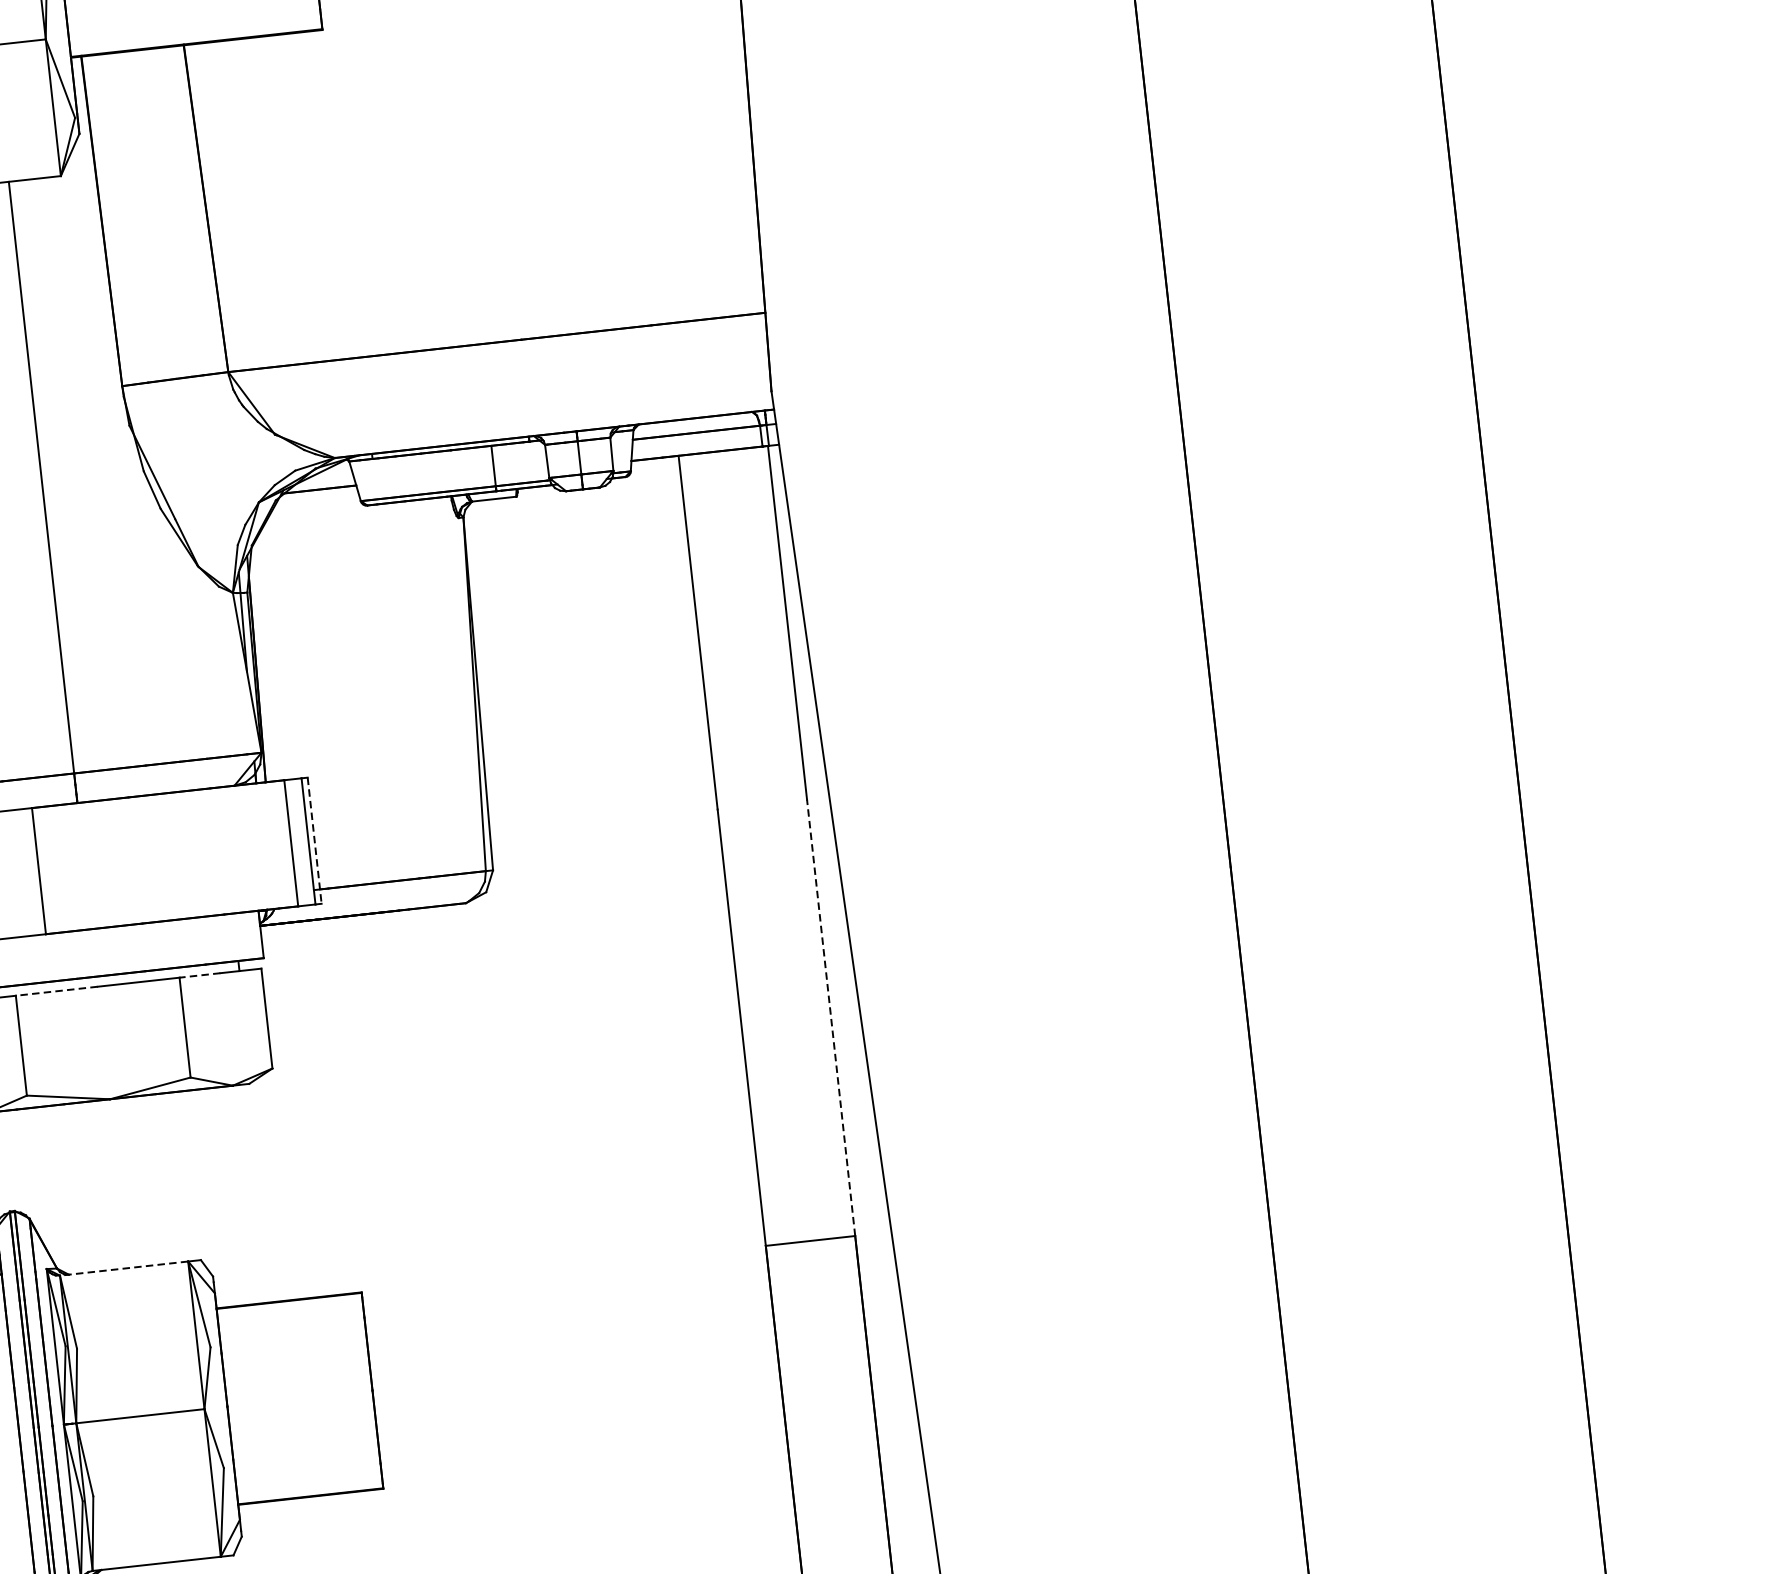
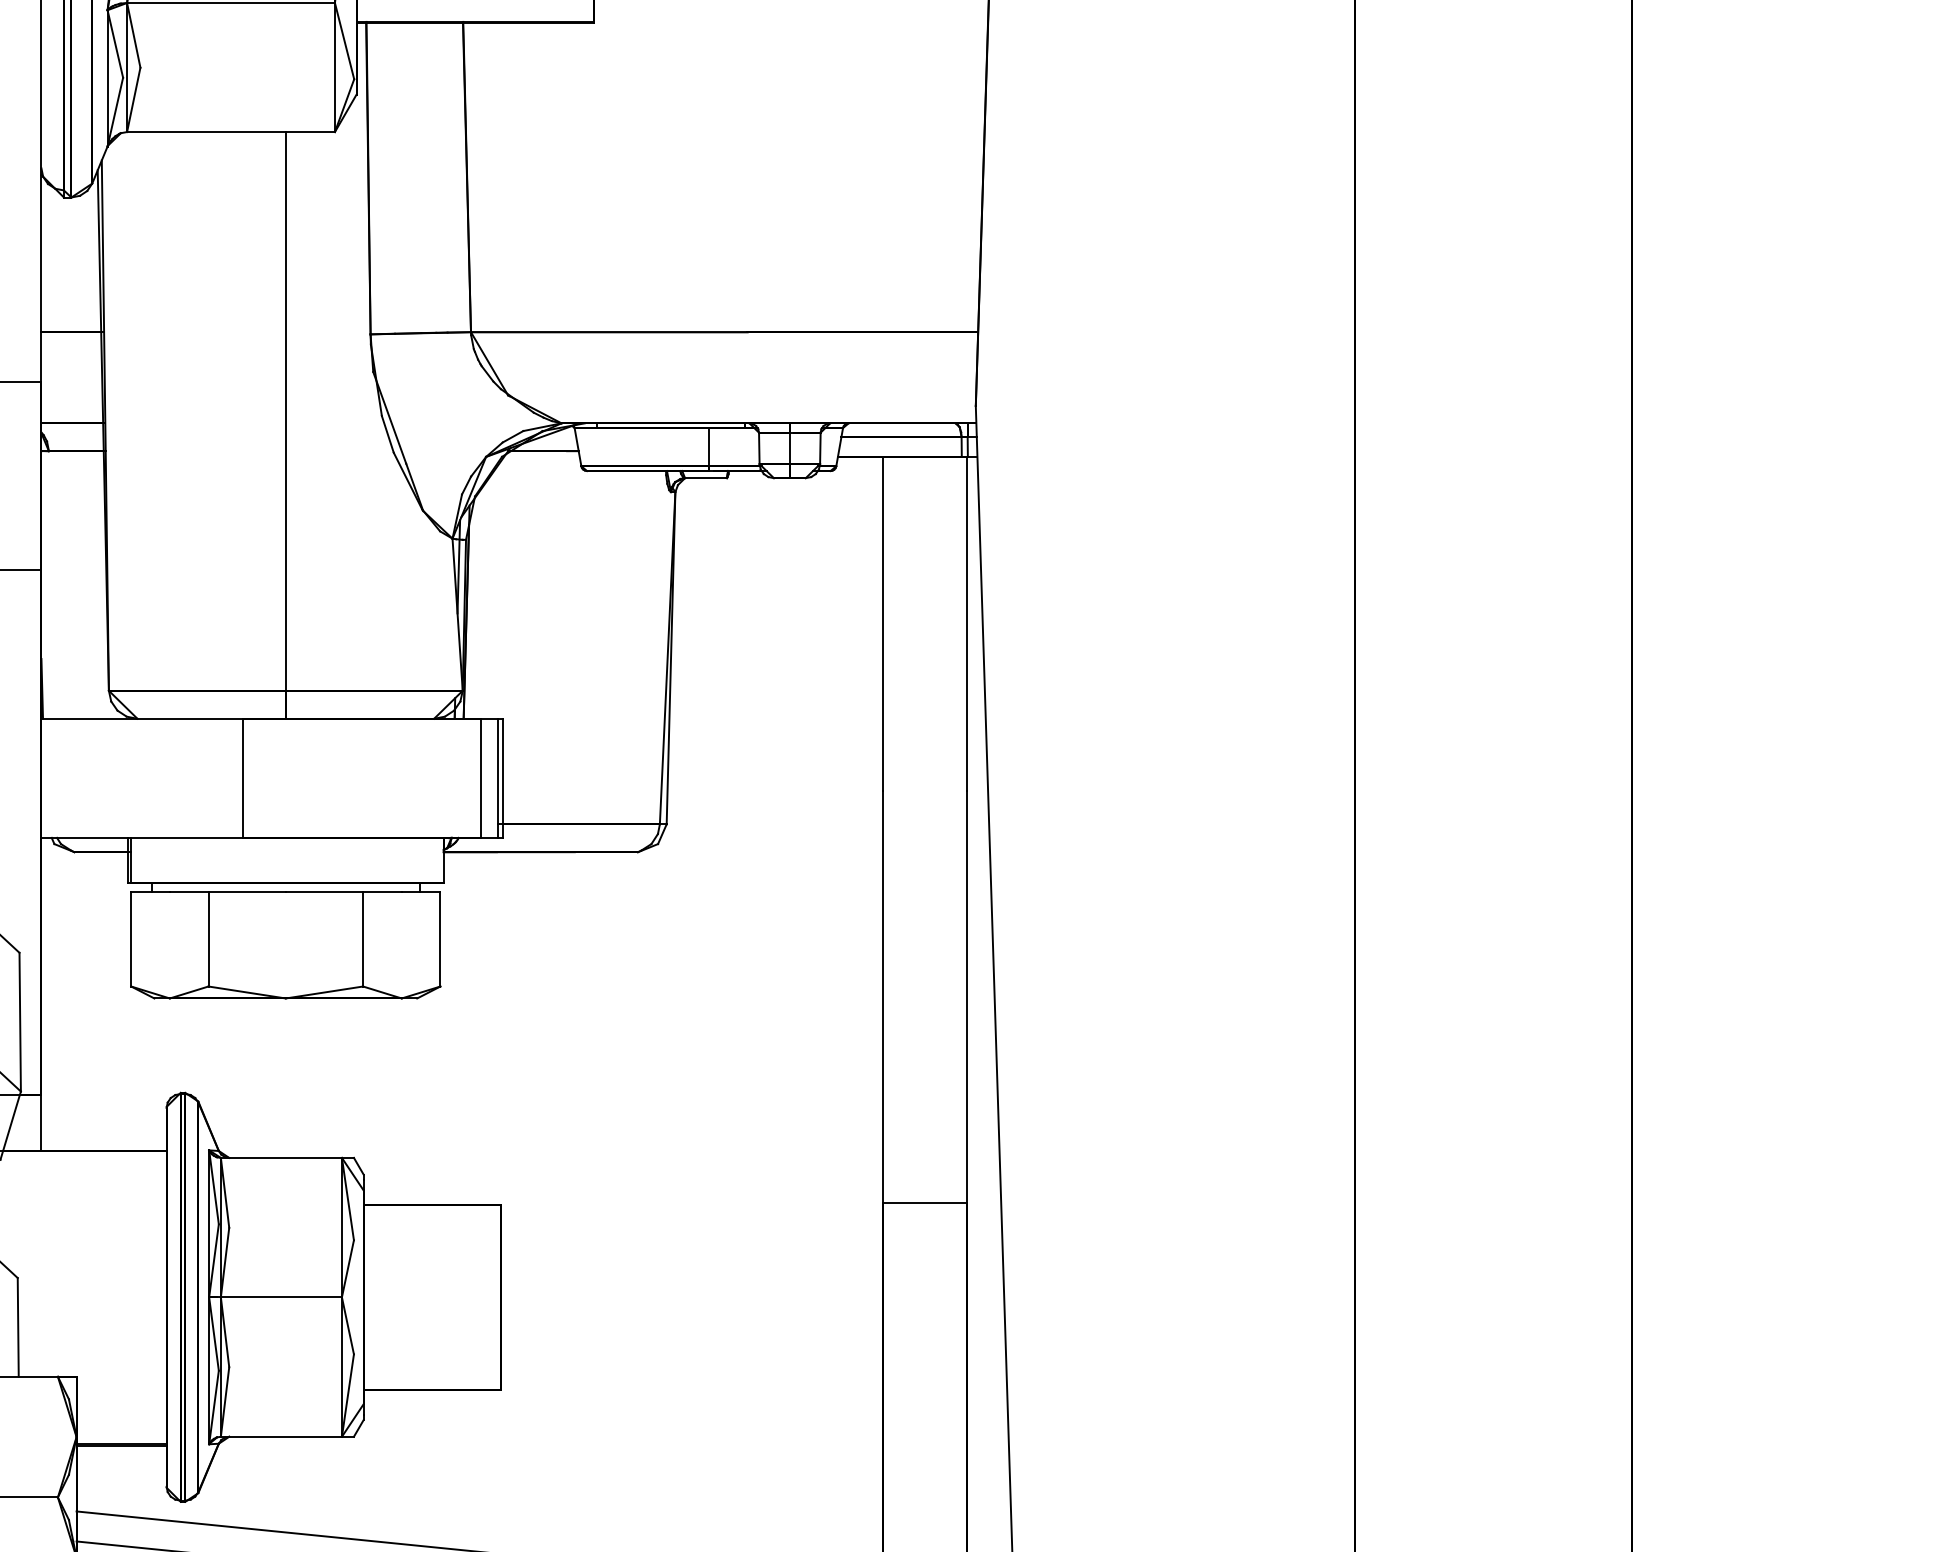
line: (314, 840) -> (503, 778), dashed -> solid
line: (199, 975) -> (381, 892), dashed -> solid
line: (57, 991) -> (247, 892), dashed -> solid
line: (830, 1017) -> (966, 996), dashed -> solid
line: (124, 1268) -> (281, 1157), dashed -> solid

